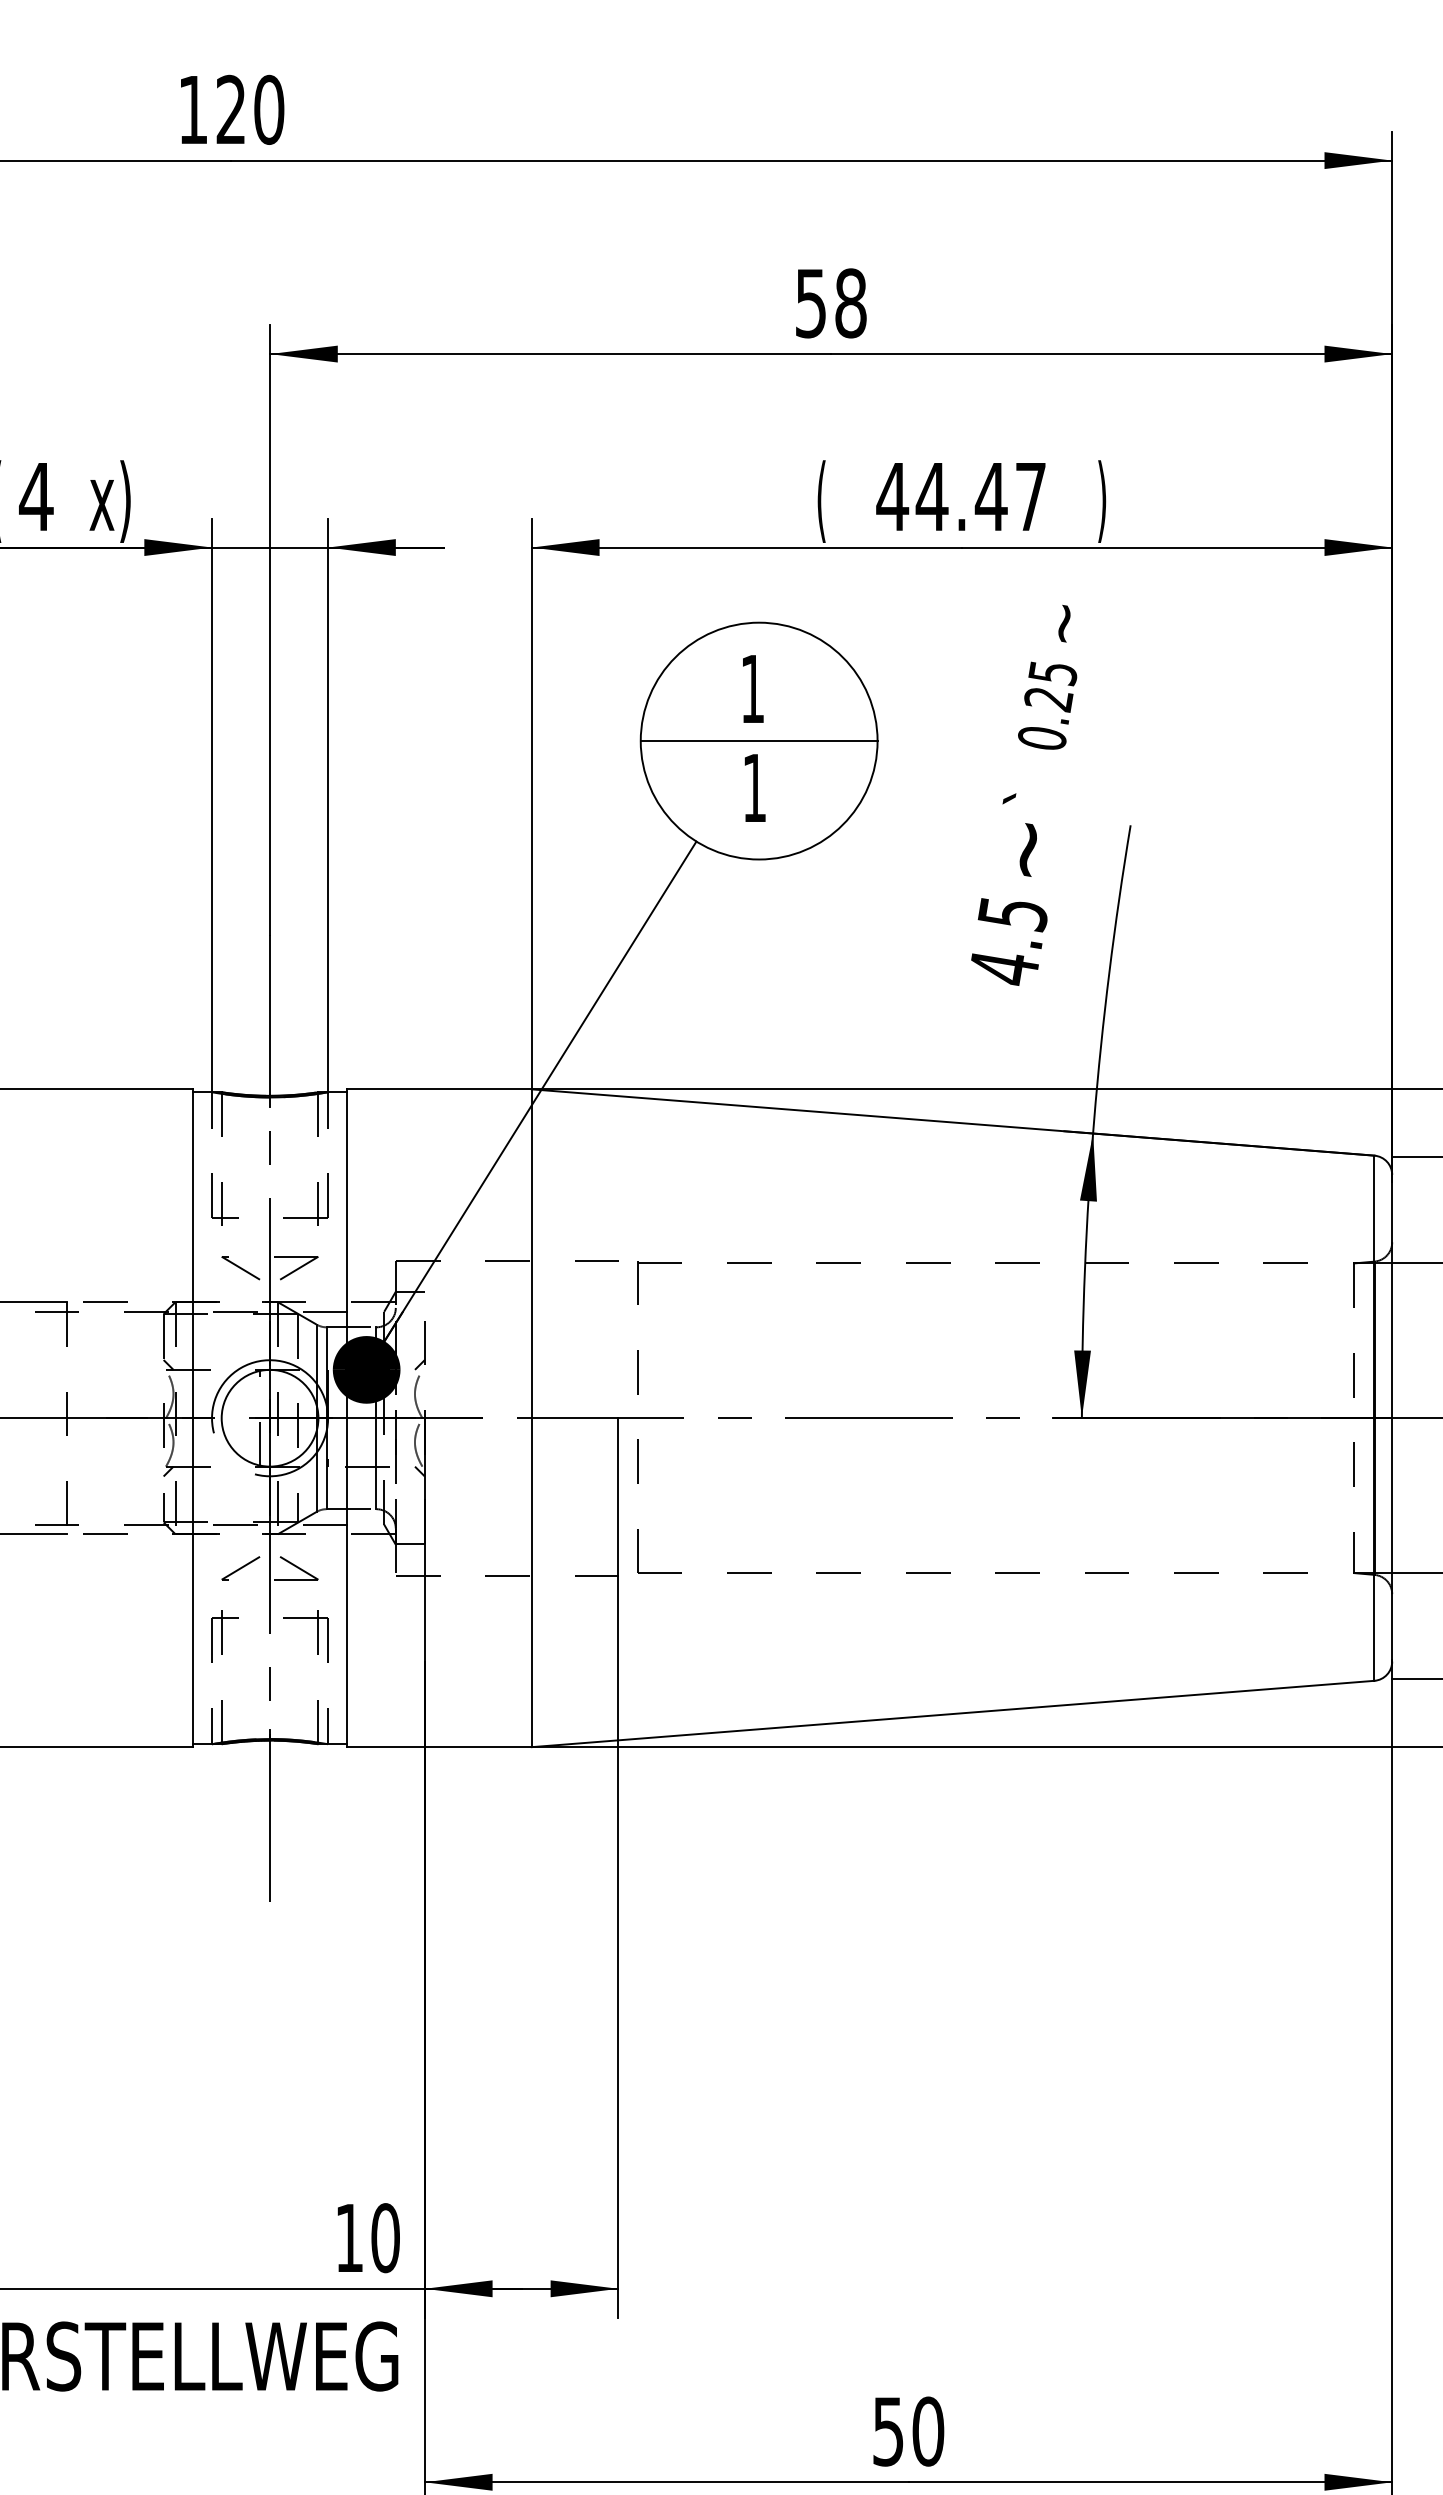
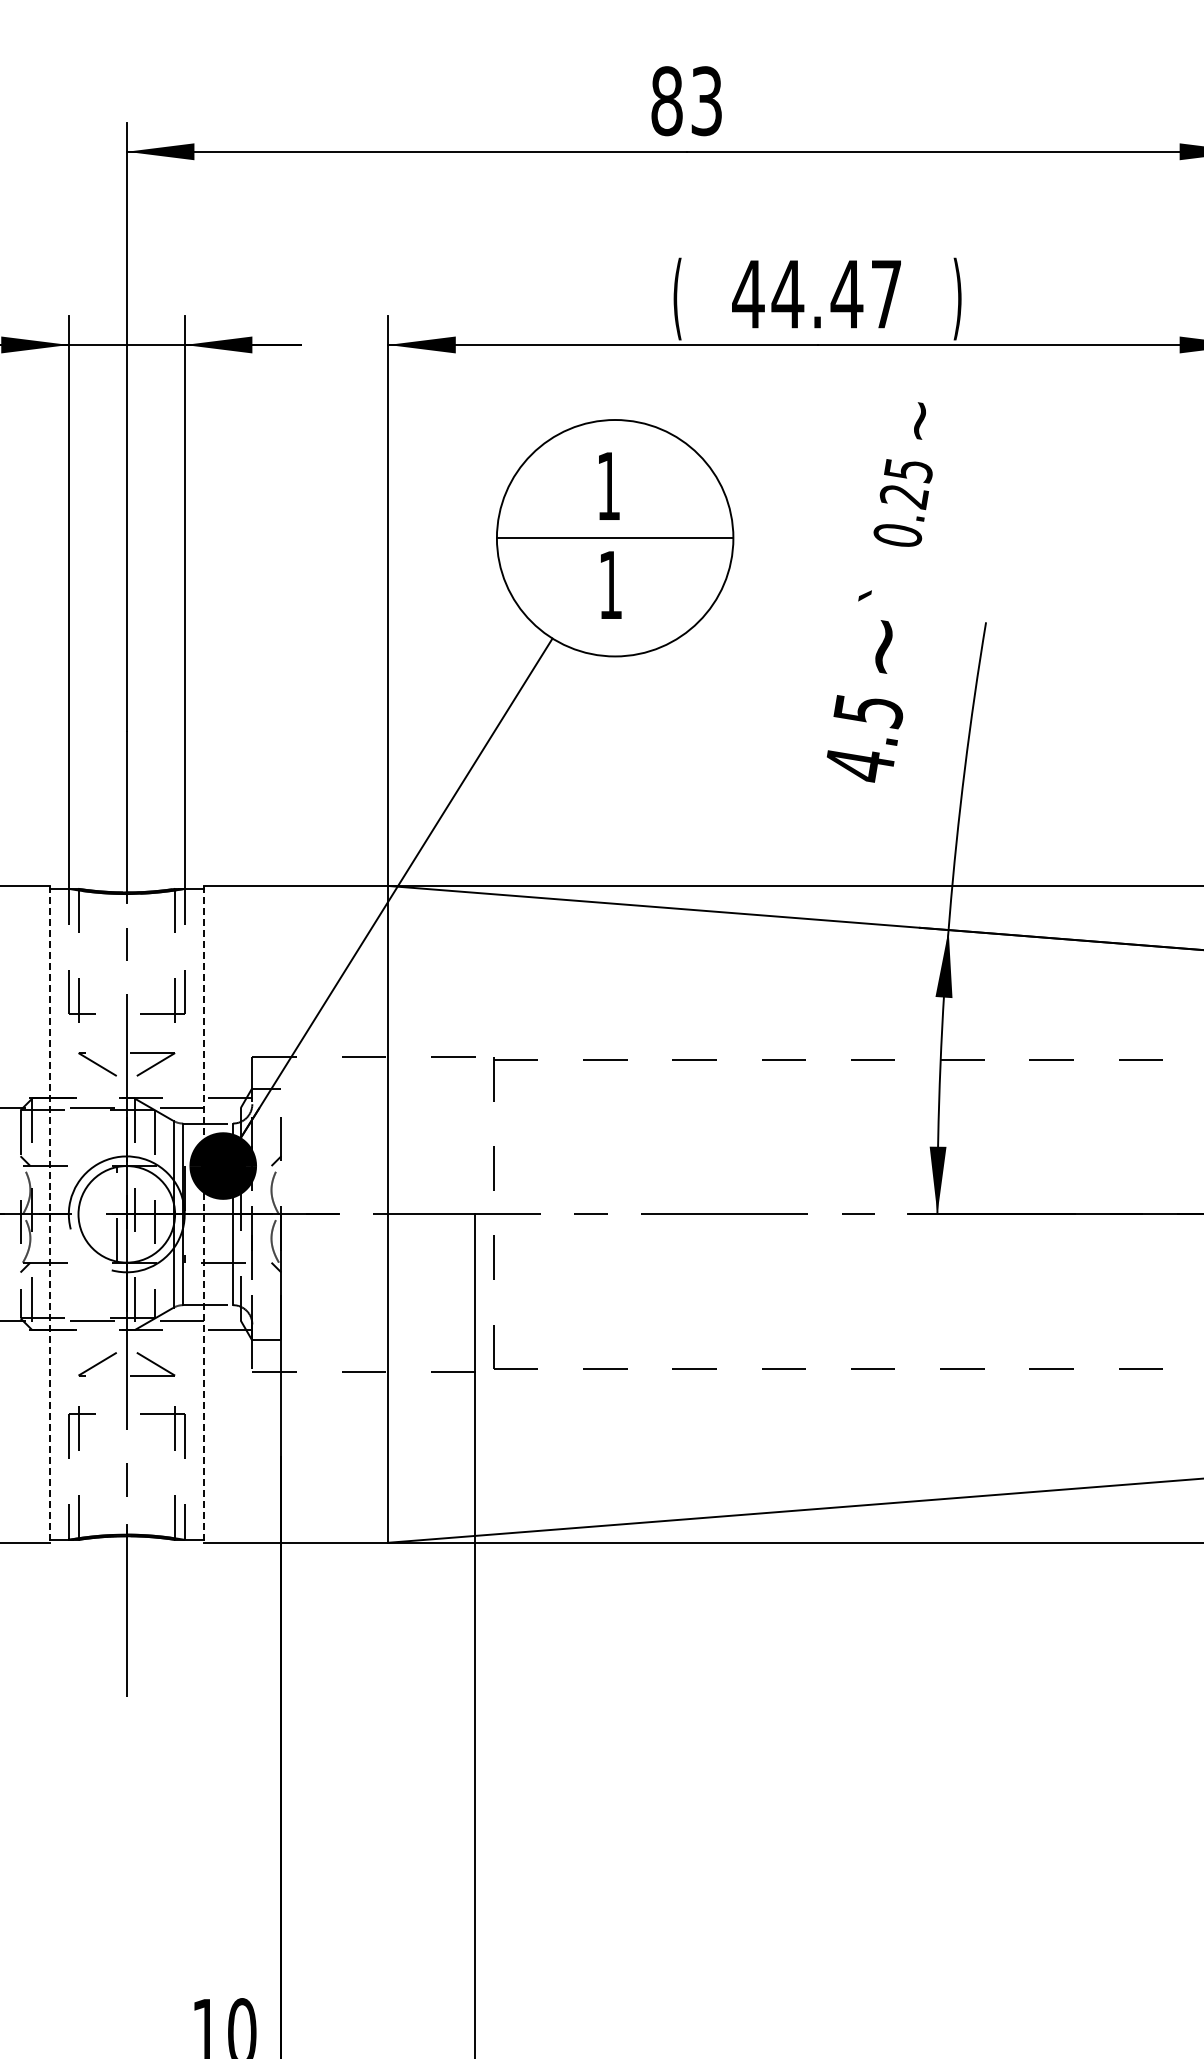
text: (830, 303) -> (686, 101), 58 -> 83
line: (192, 1418) -> (49, 1214), solid -> dashed
line: (347, 1418) -> (204, 1214), solid -> dashed

